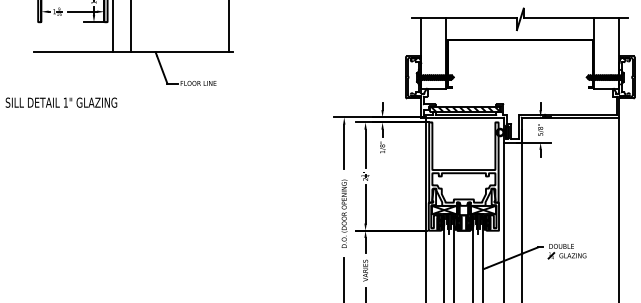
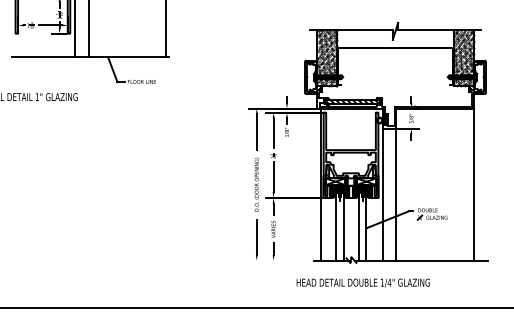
hatch: (434, 52) -> (327, 57), added
hatch: (606, 53) -> (463, 58), added

